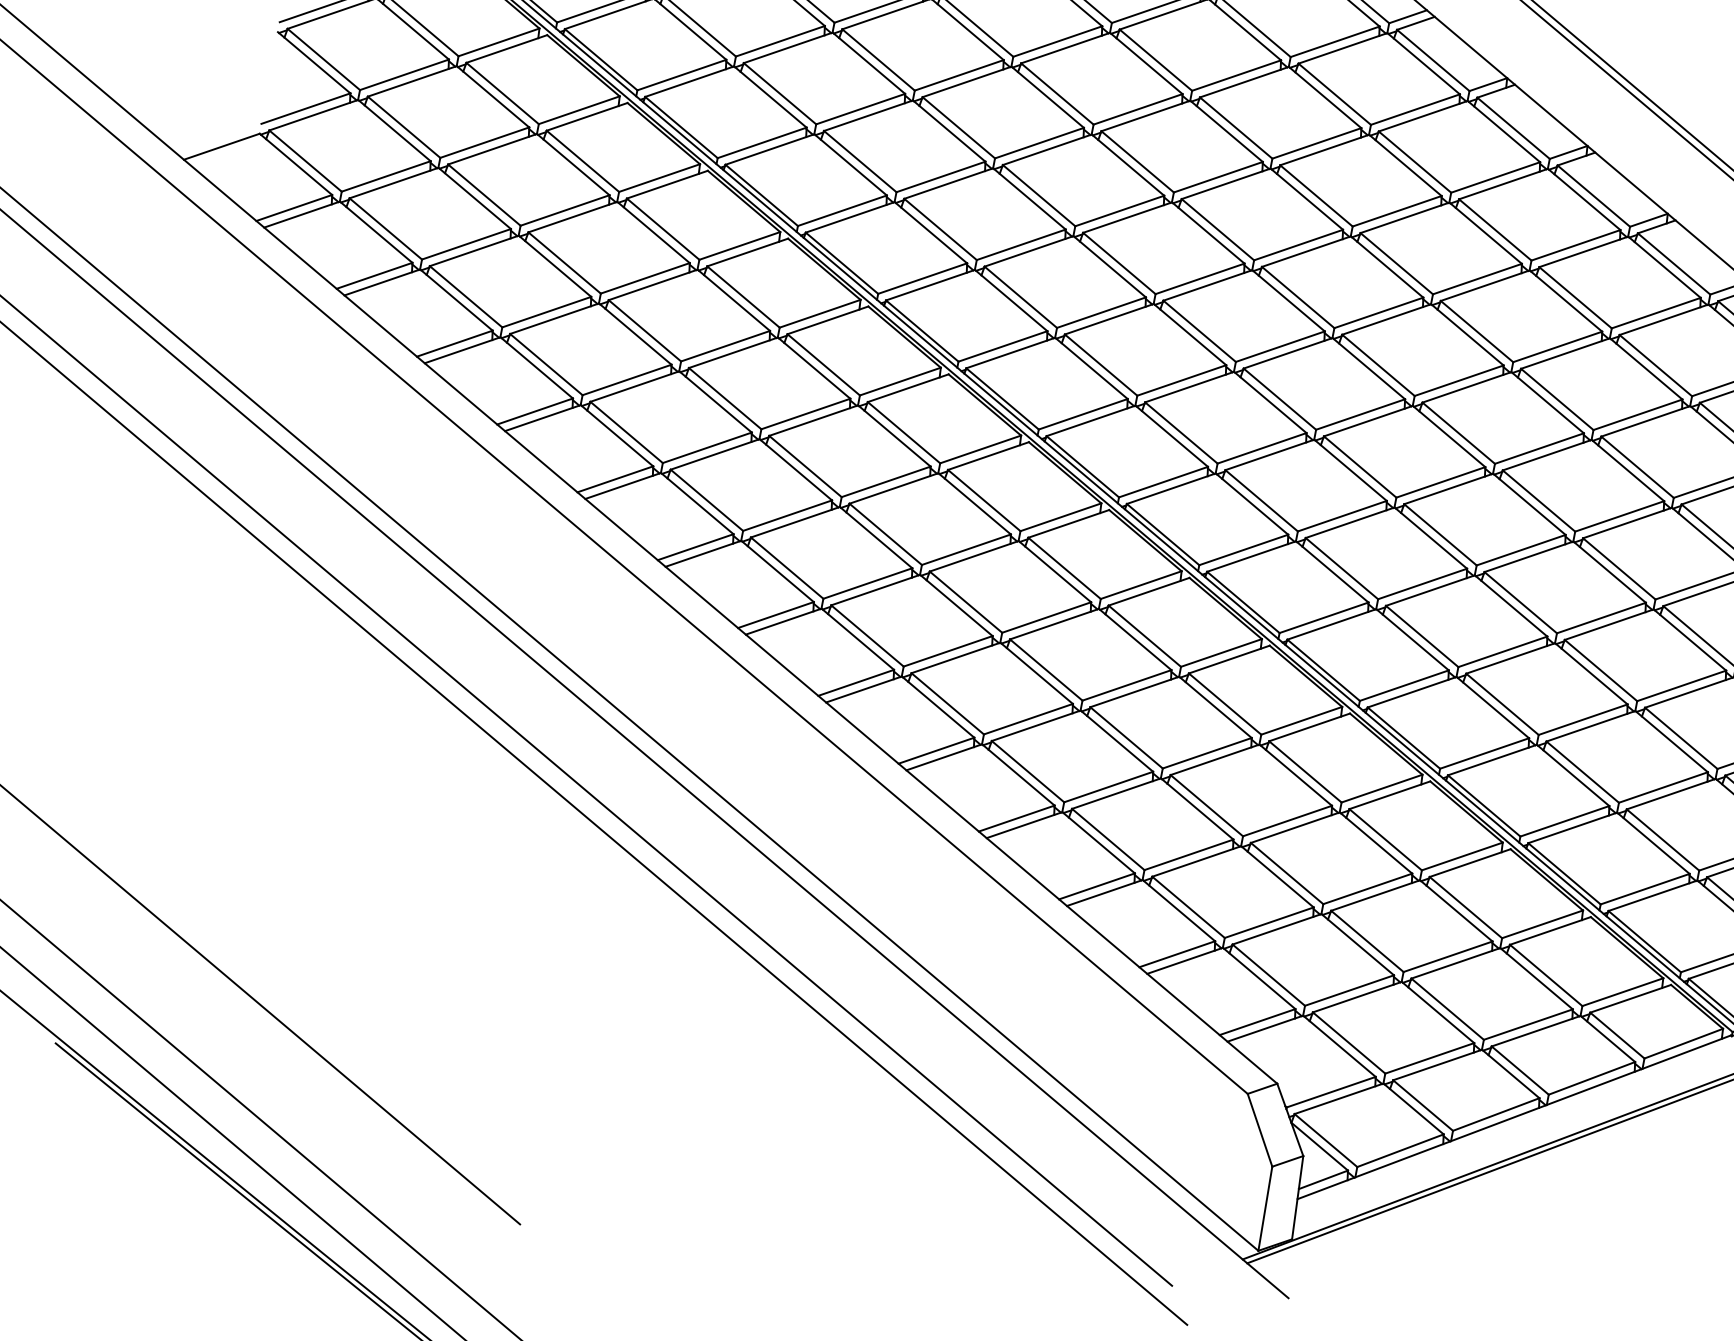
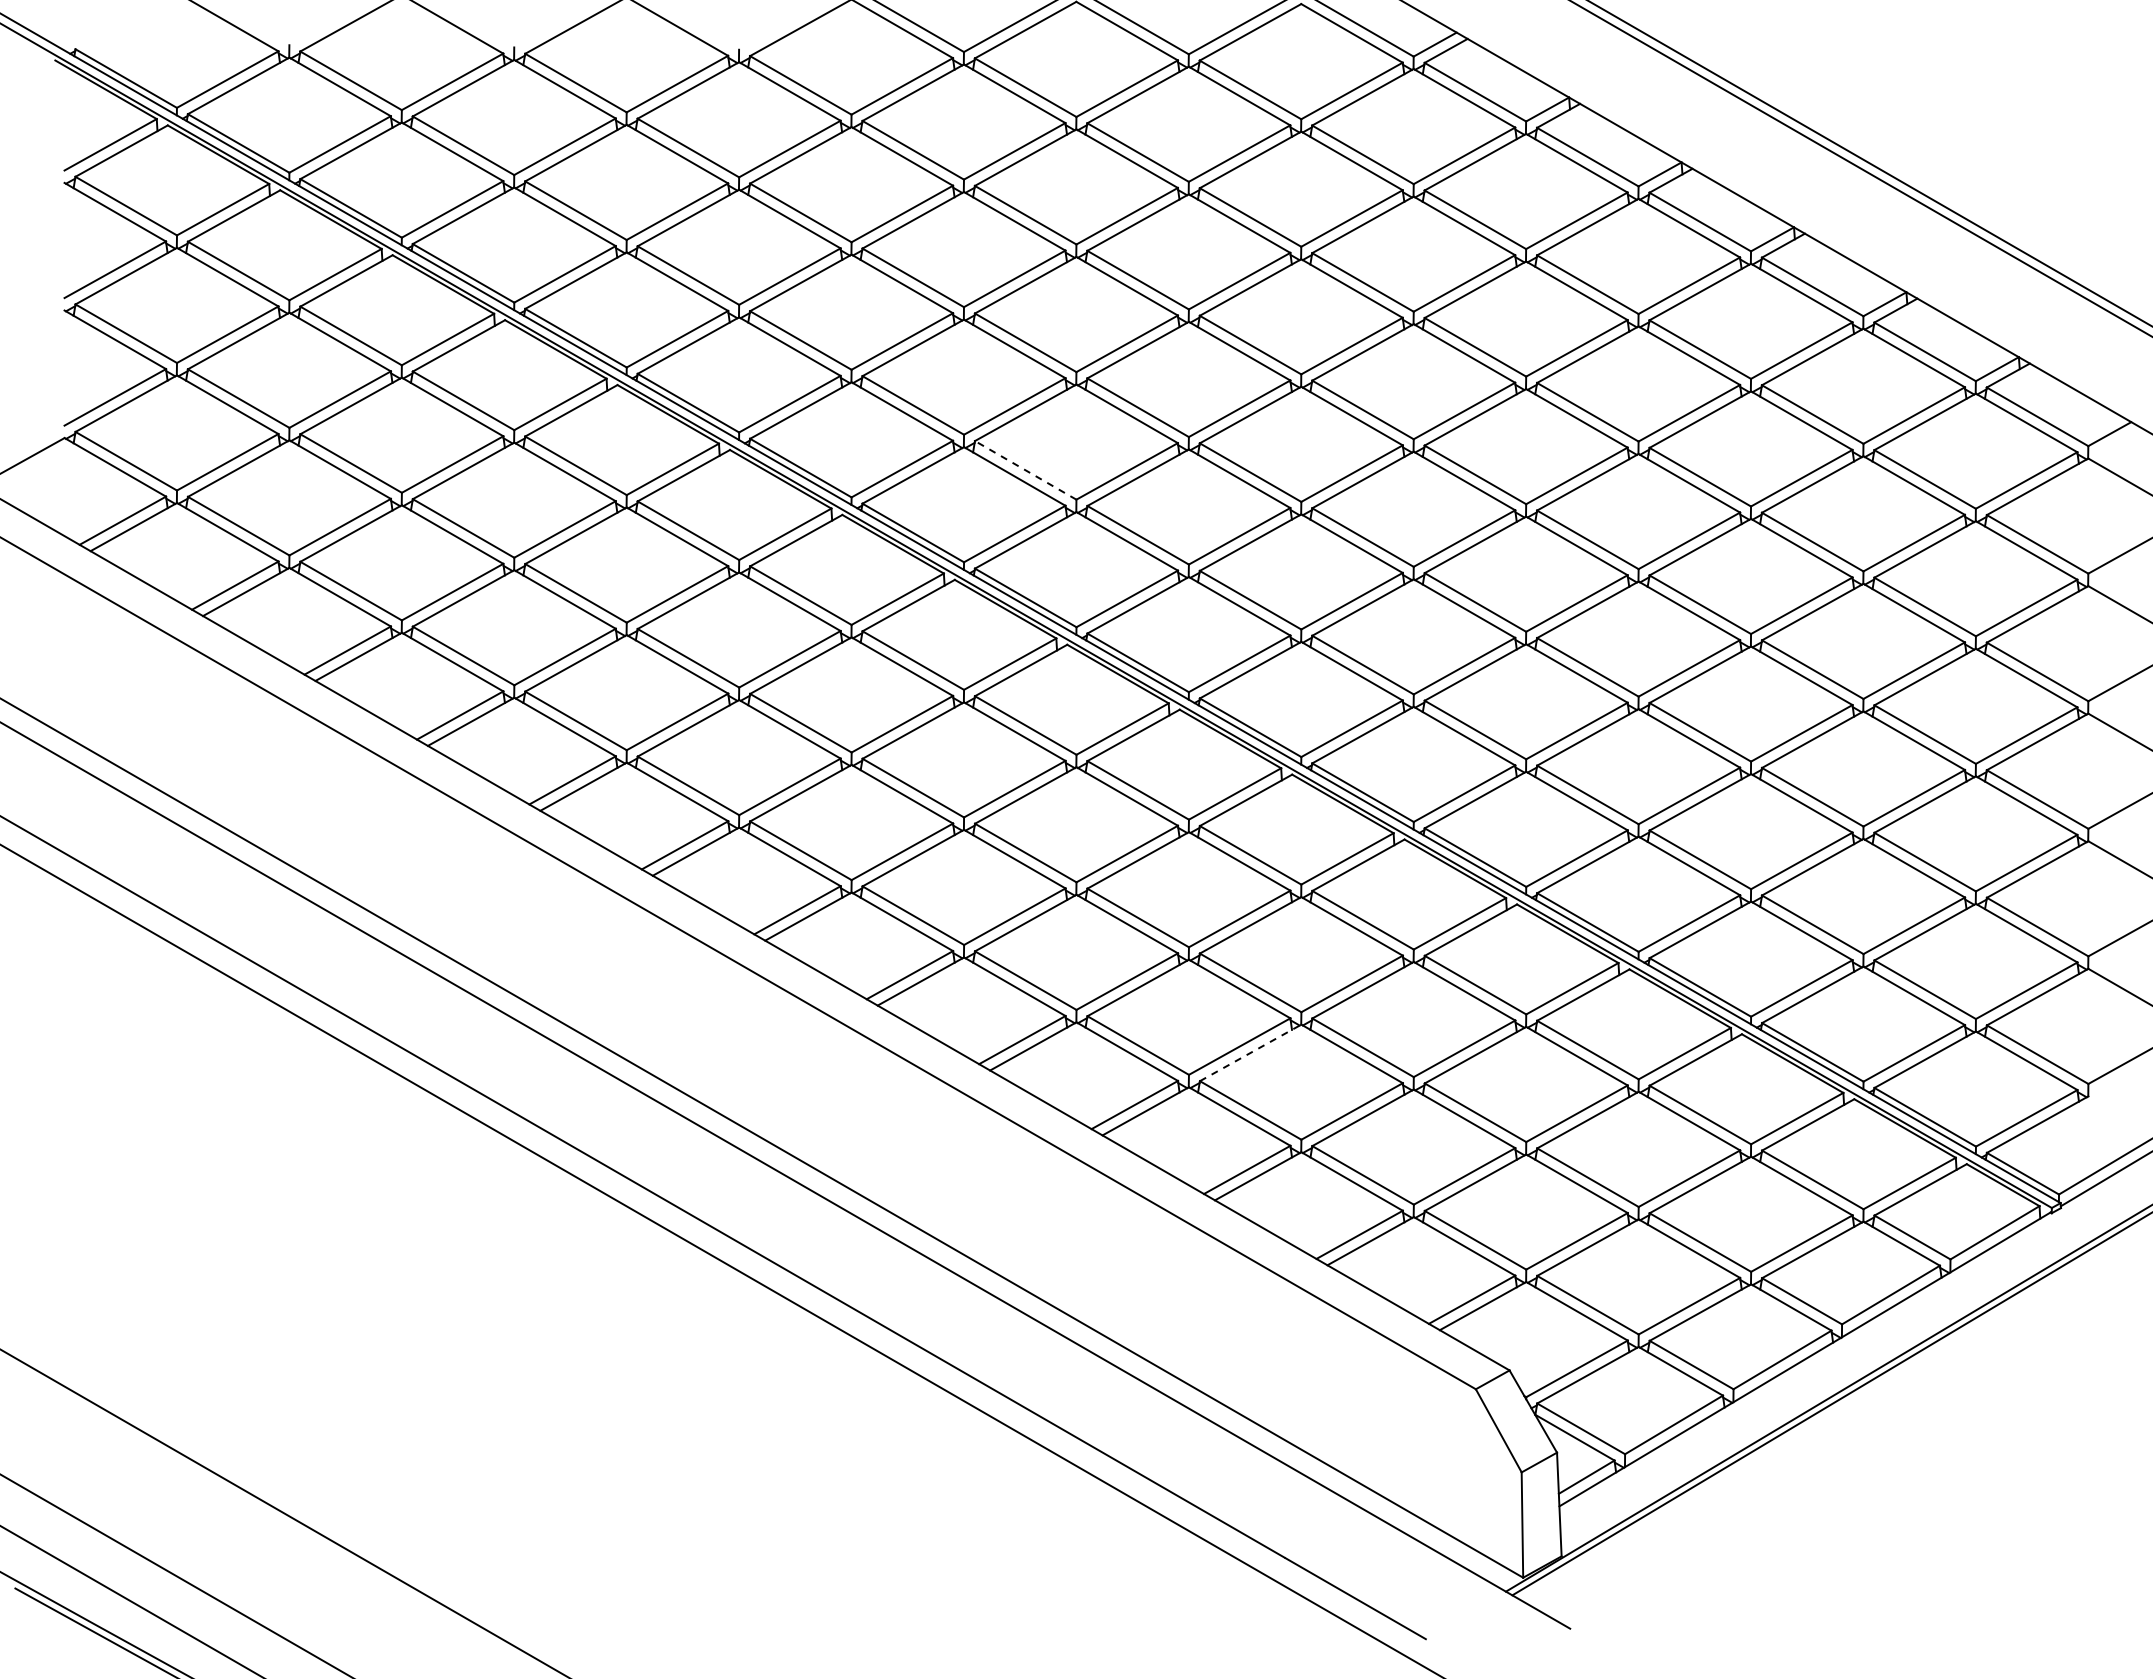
line: (1020, 297) -> (1025, 470), solid -> dashed
line: (1117, 793) -> (1251, 1052), solid -> dashed

